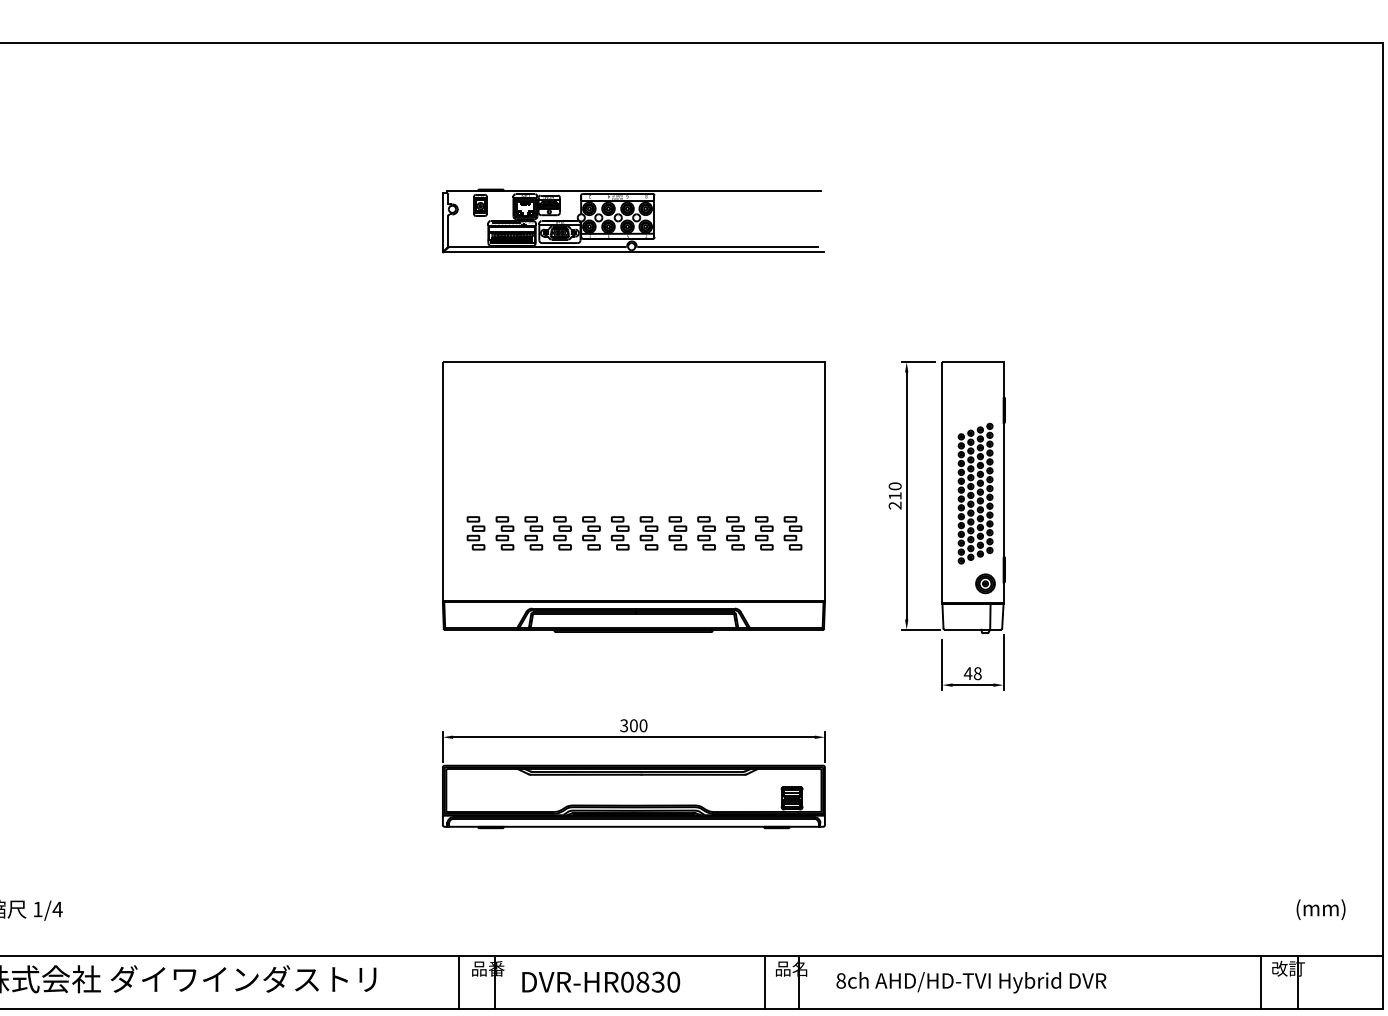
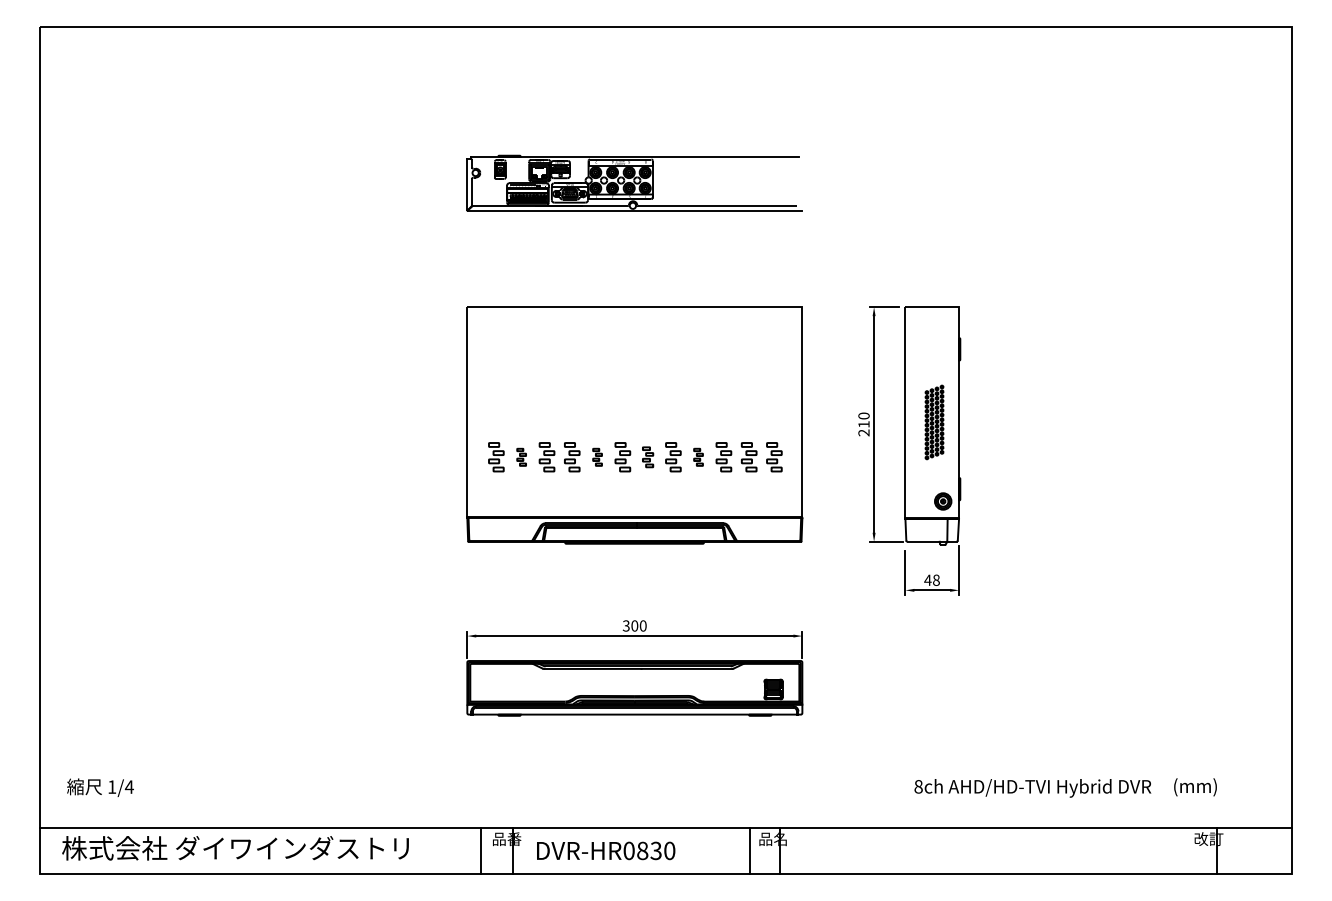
part: (975, 493) -> (934, 422), size x0.6
part: (504, 533) -> (521, 457), size x0.6
part: (591, 533) -> (597, 457), size x0.6
part: (648, 533) -> (647, 457), size x0.7
part: (706, 533) -> (698, 457), size x0.6
text: (1321, 909) -> (1195, 787), moved
text: (971, 982) -> (1032, 788), moved
line: (1261, 982) -> (1185, 851), removed

